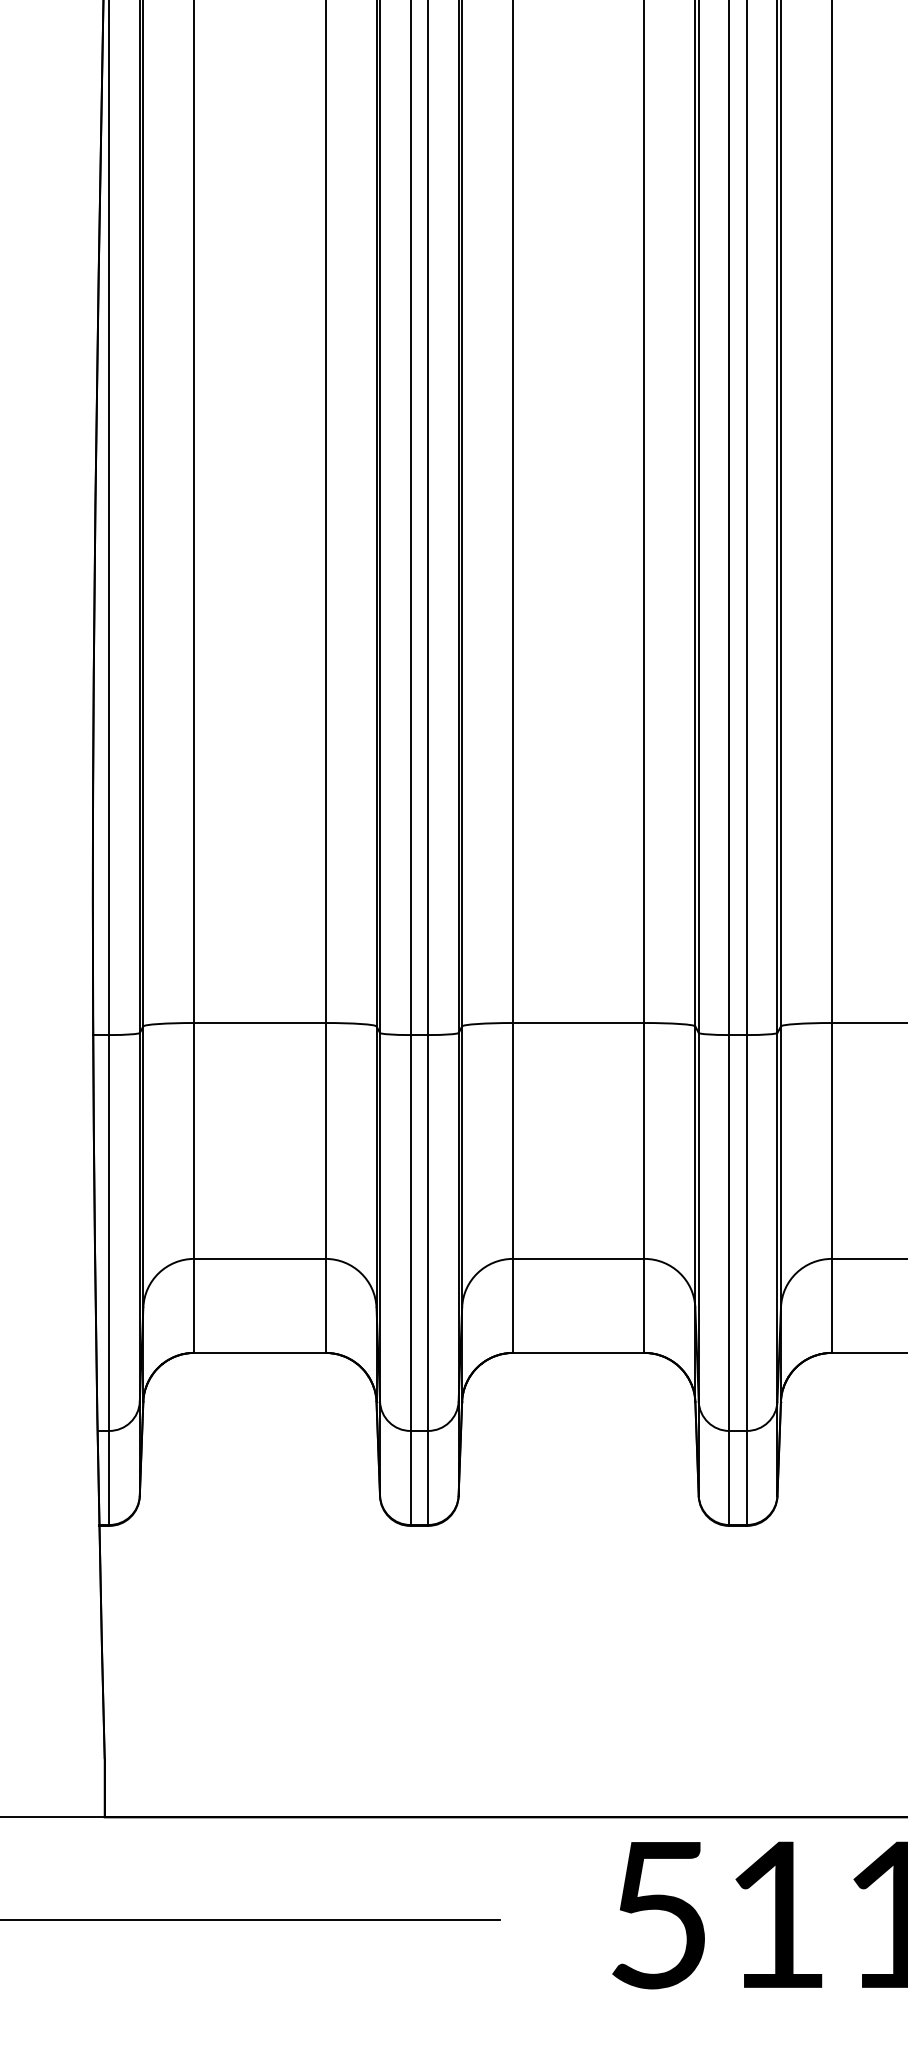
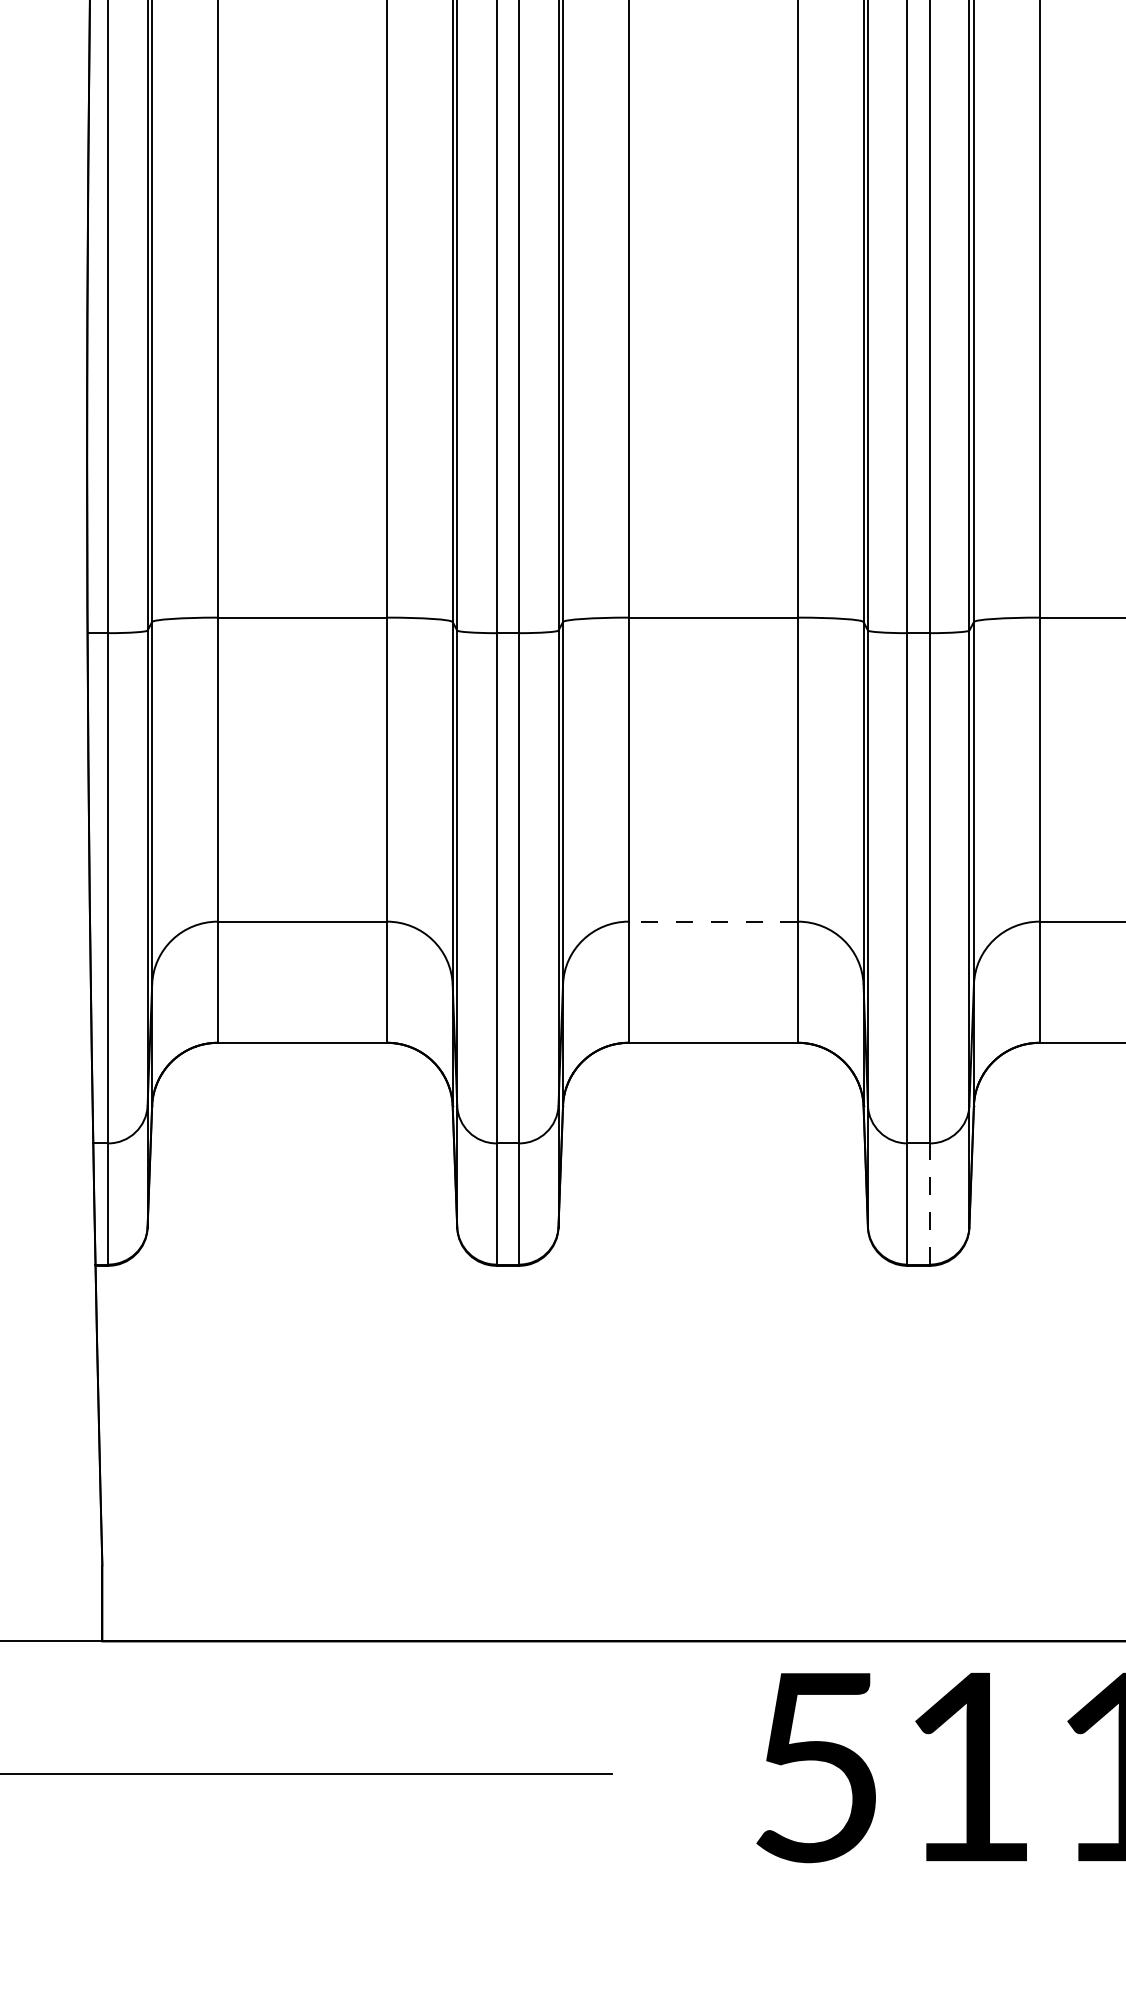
line: (578, 1258) -> (712, 921), solid -> dashed
line: (746, 1477) -> (929, 1203), solid -> dashed

